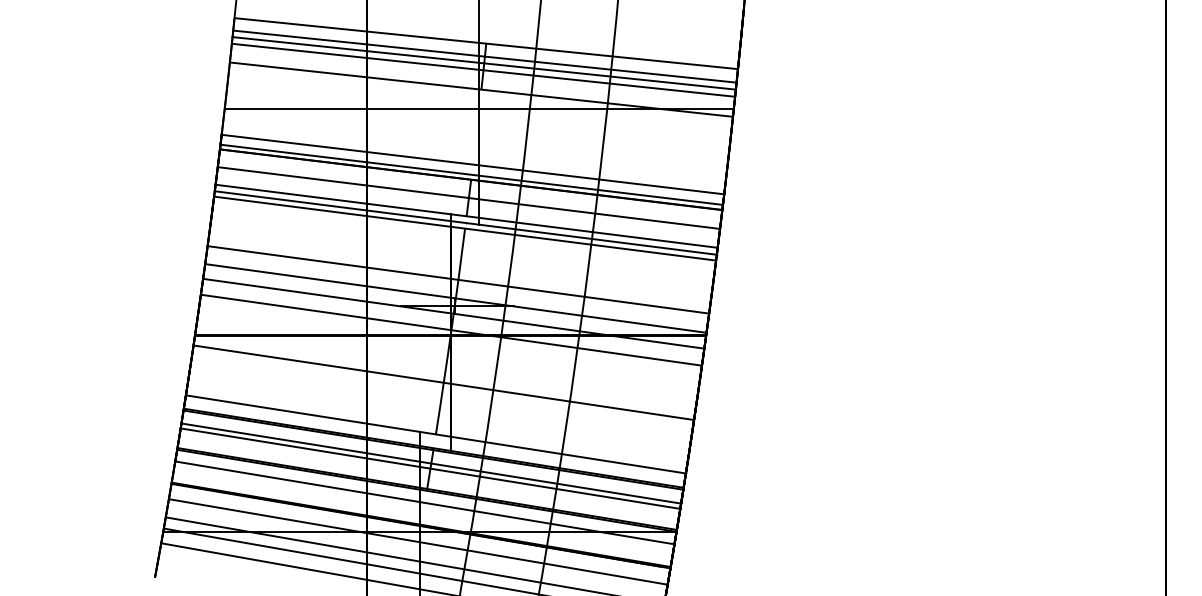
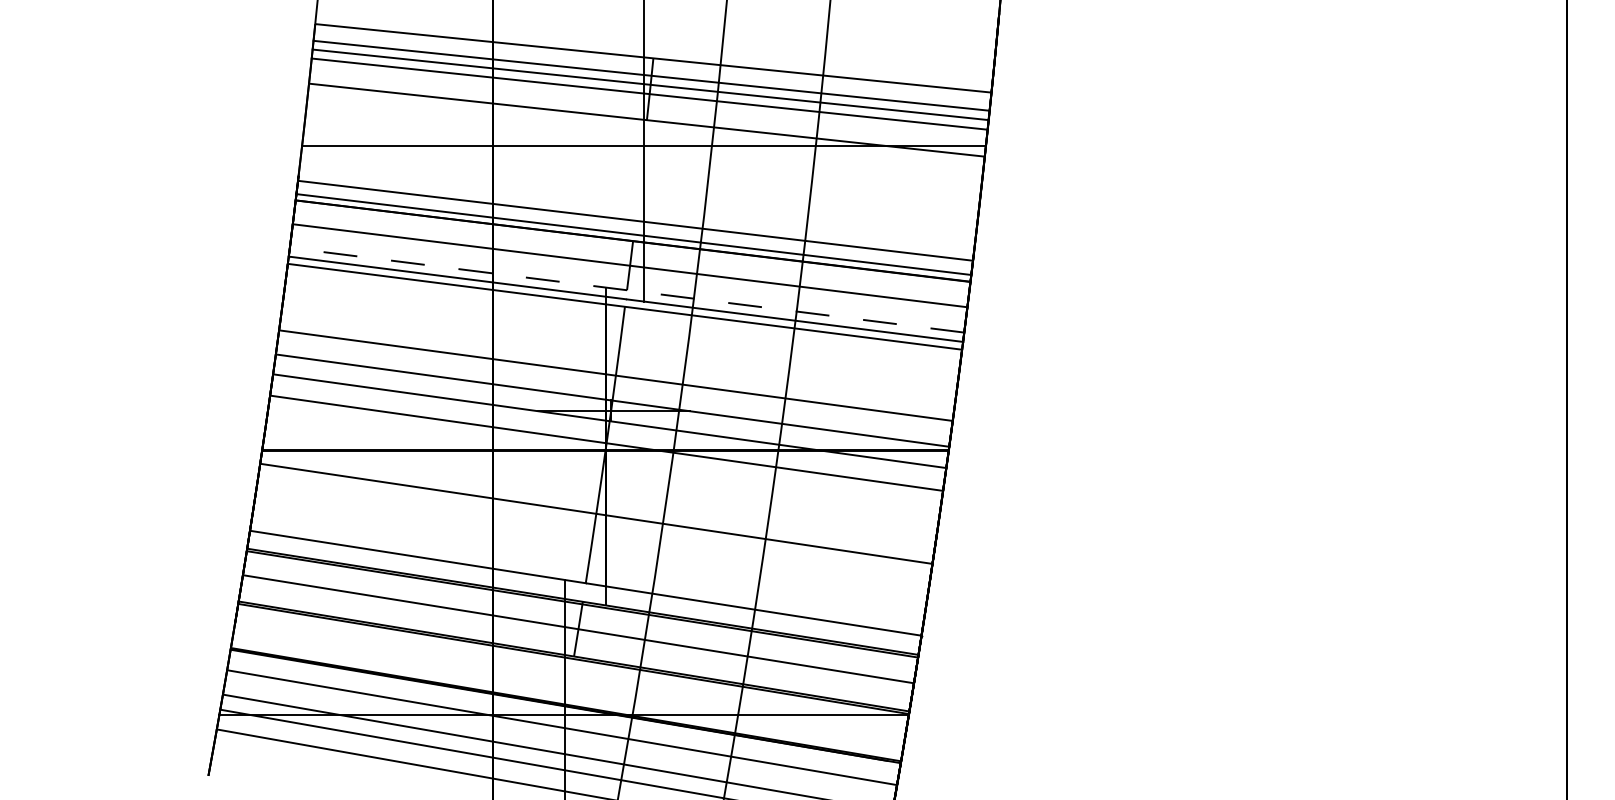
line: (466, 216) -> (627, 290), solid -> dashed
line: (431, 463) -> (579, 622), removed
line: (424, 502) -> (570, 674), removed

